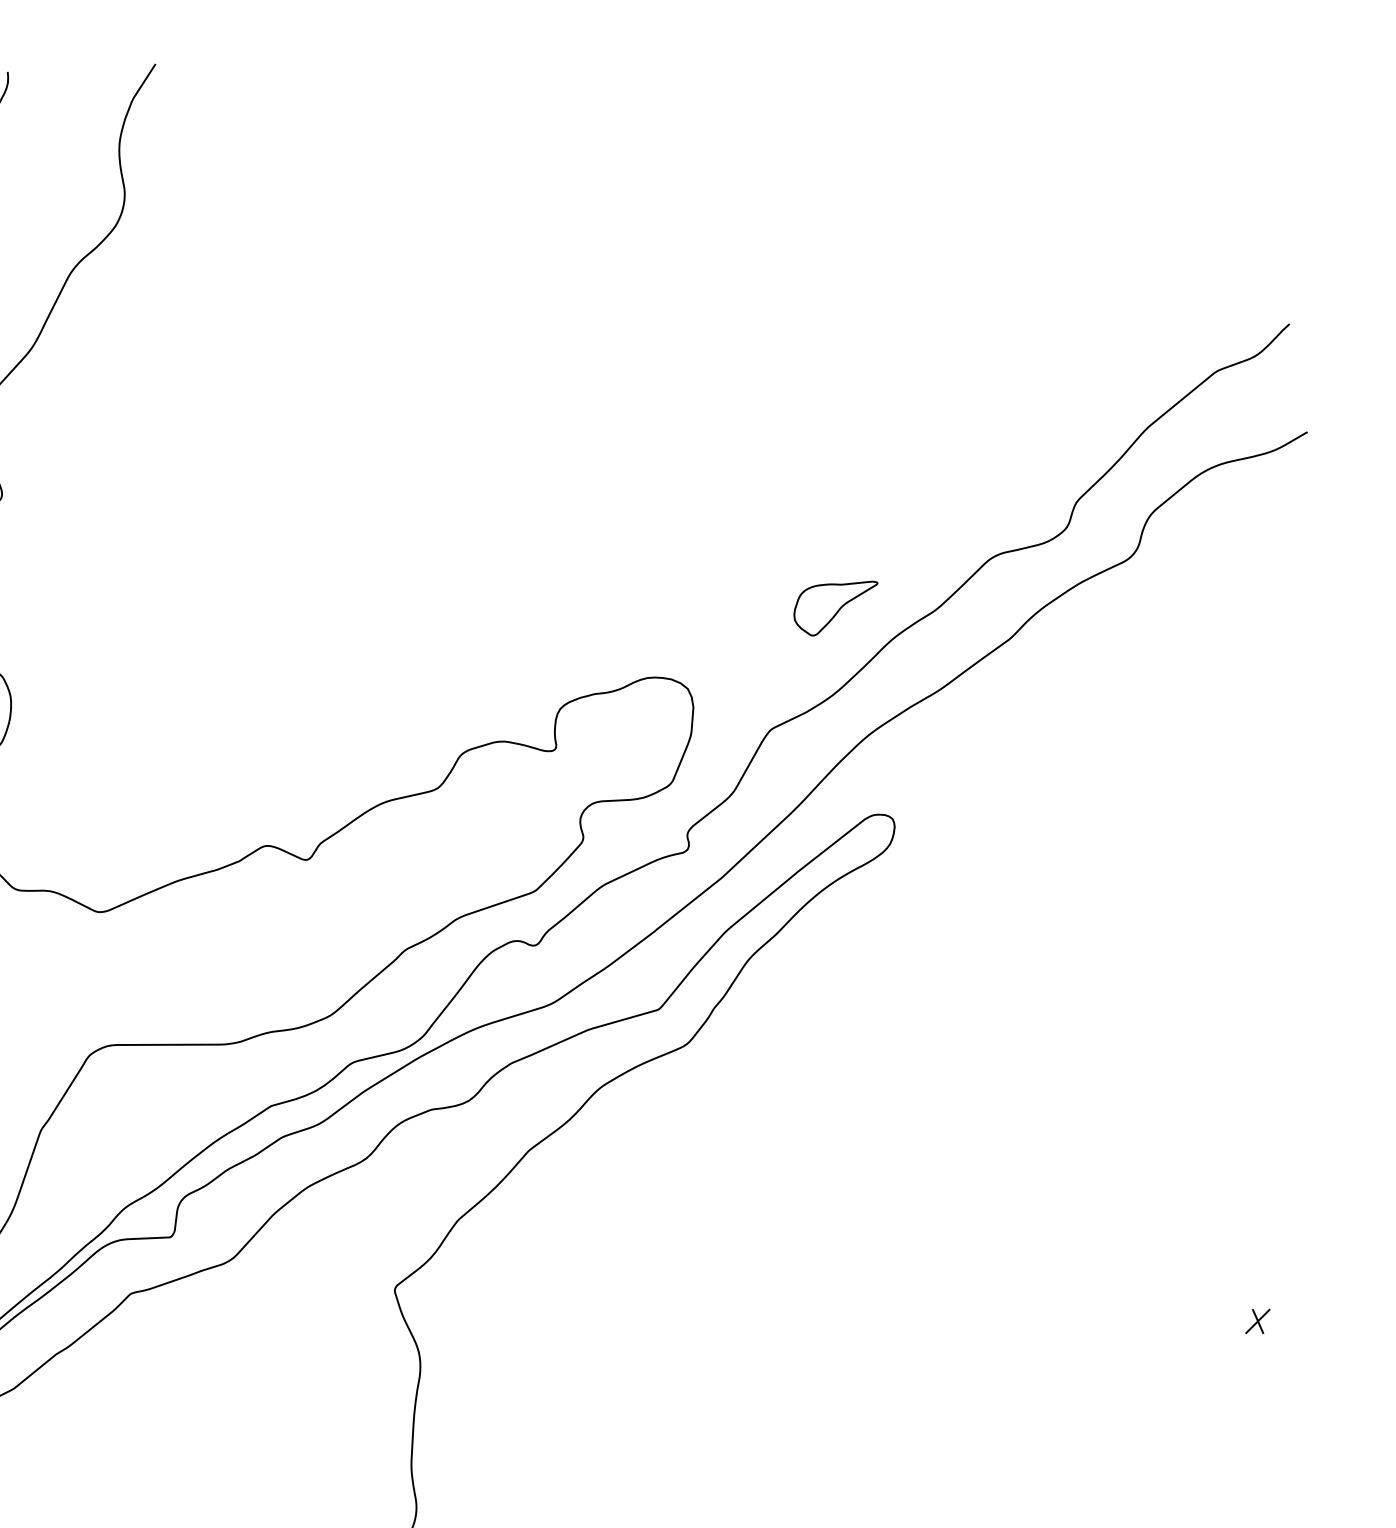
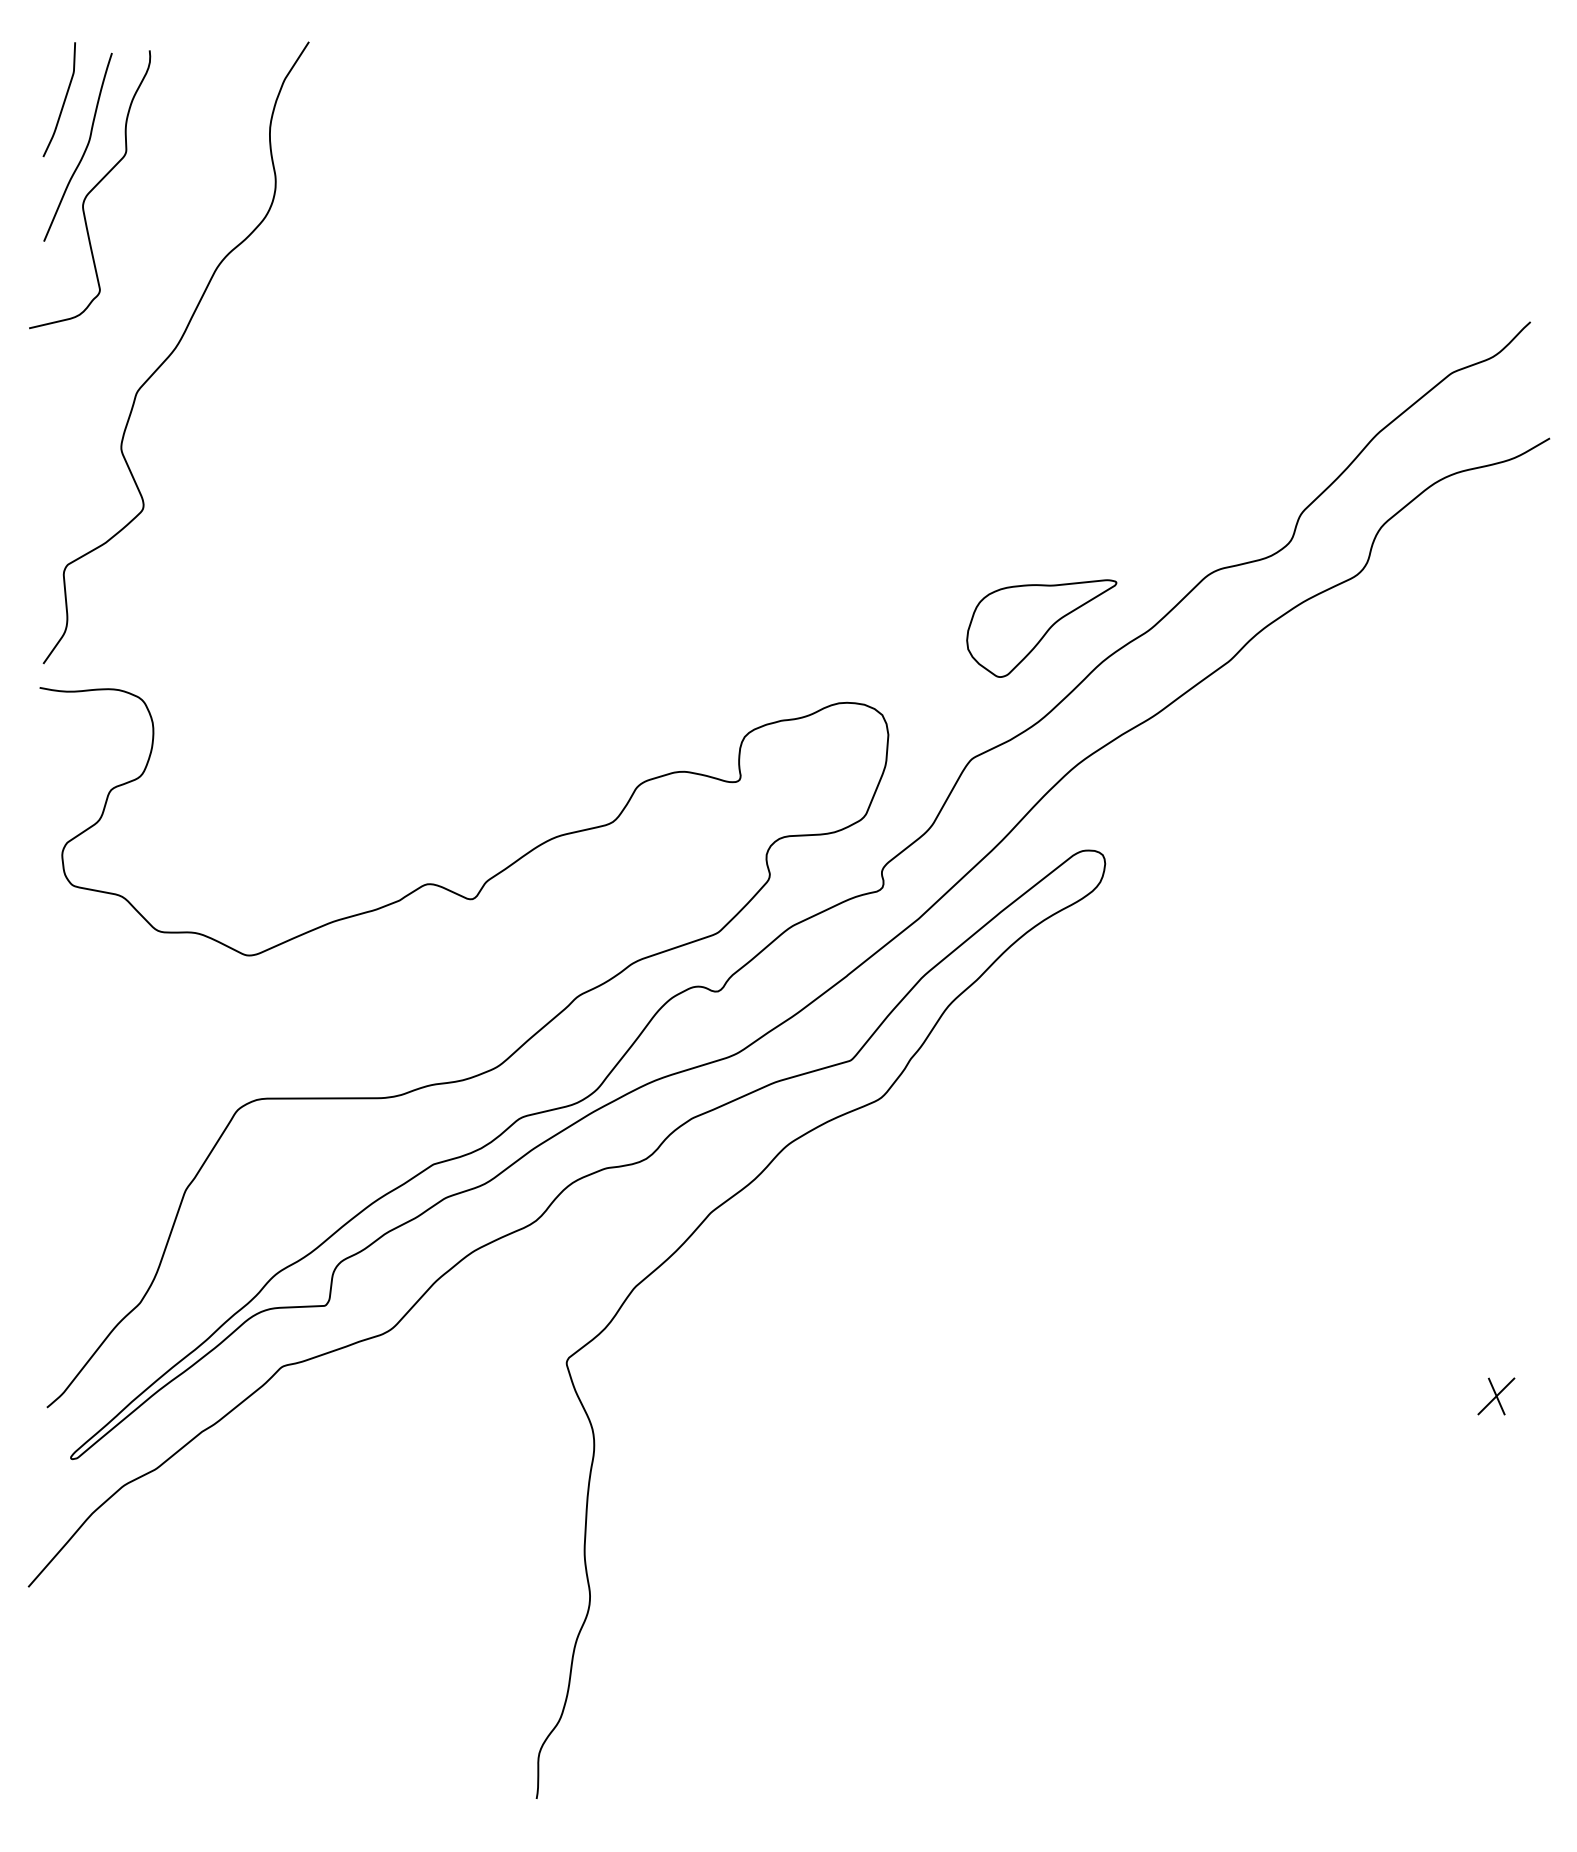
part: (835, 608) -> (1041, 628), size x1.67
part: (1257, 1321) -> (1496, 1396), size x1.43

